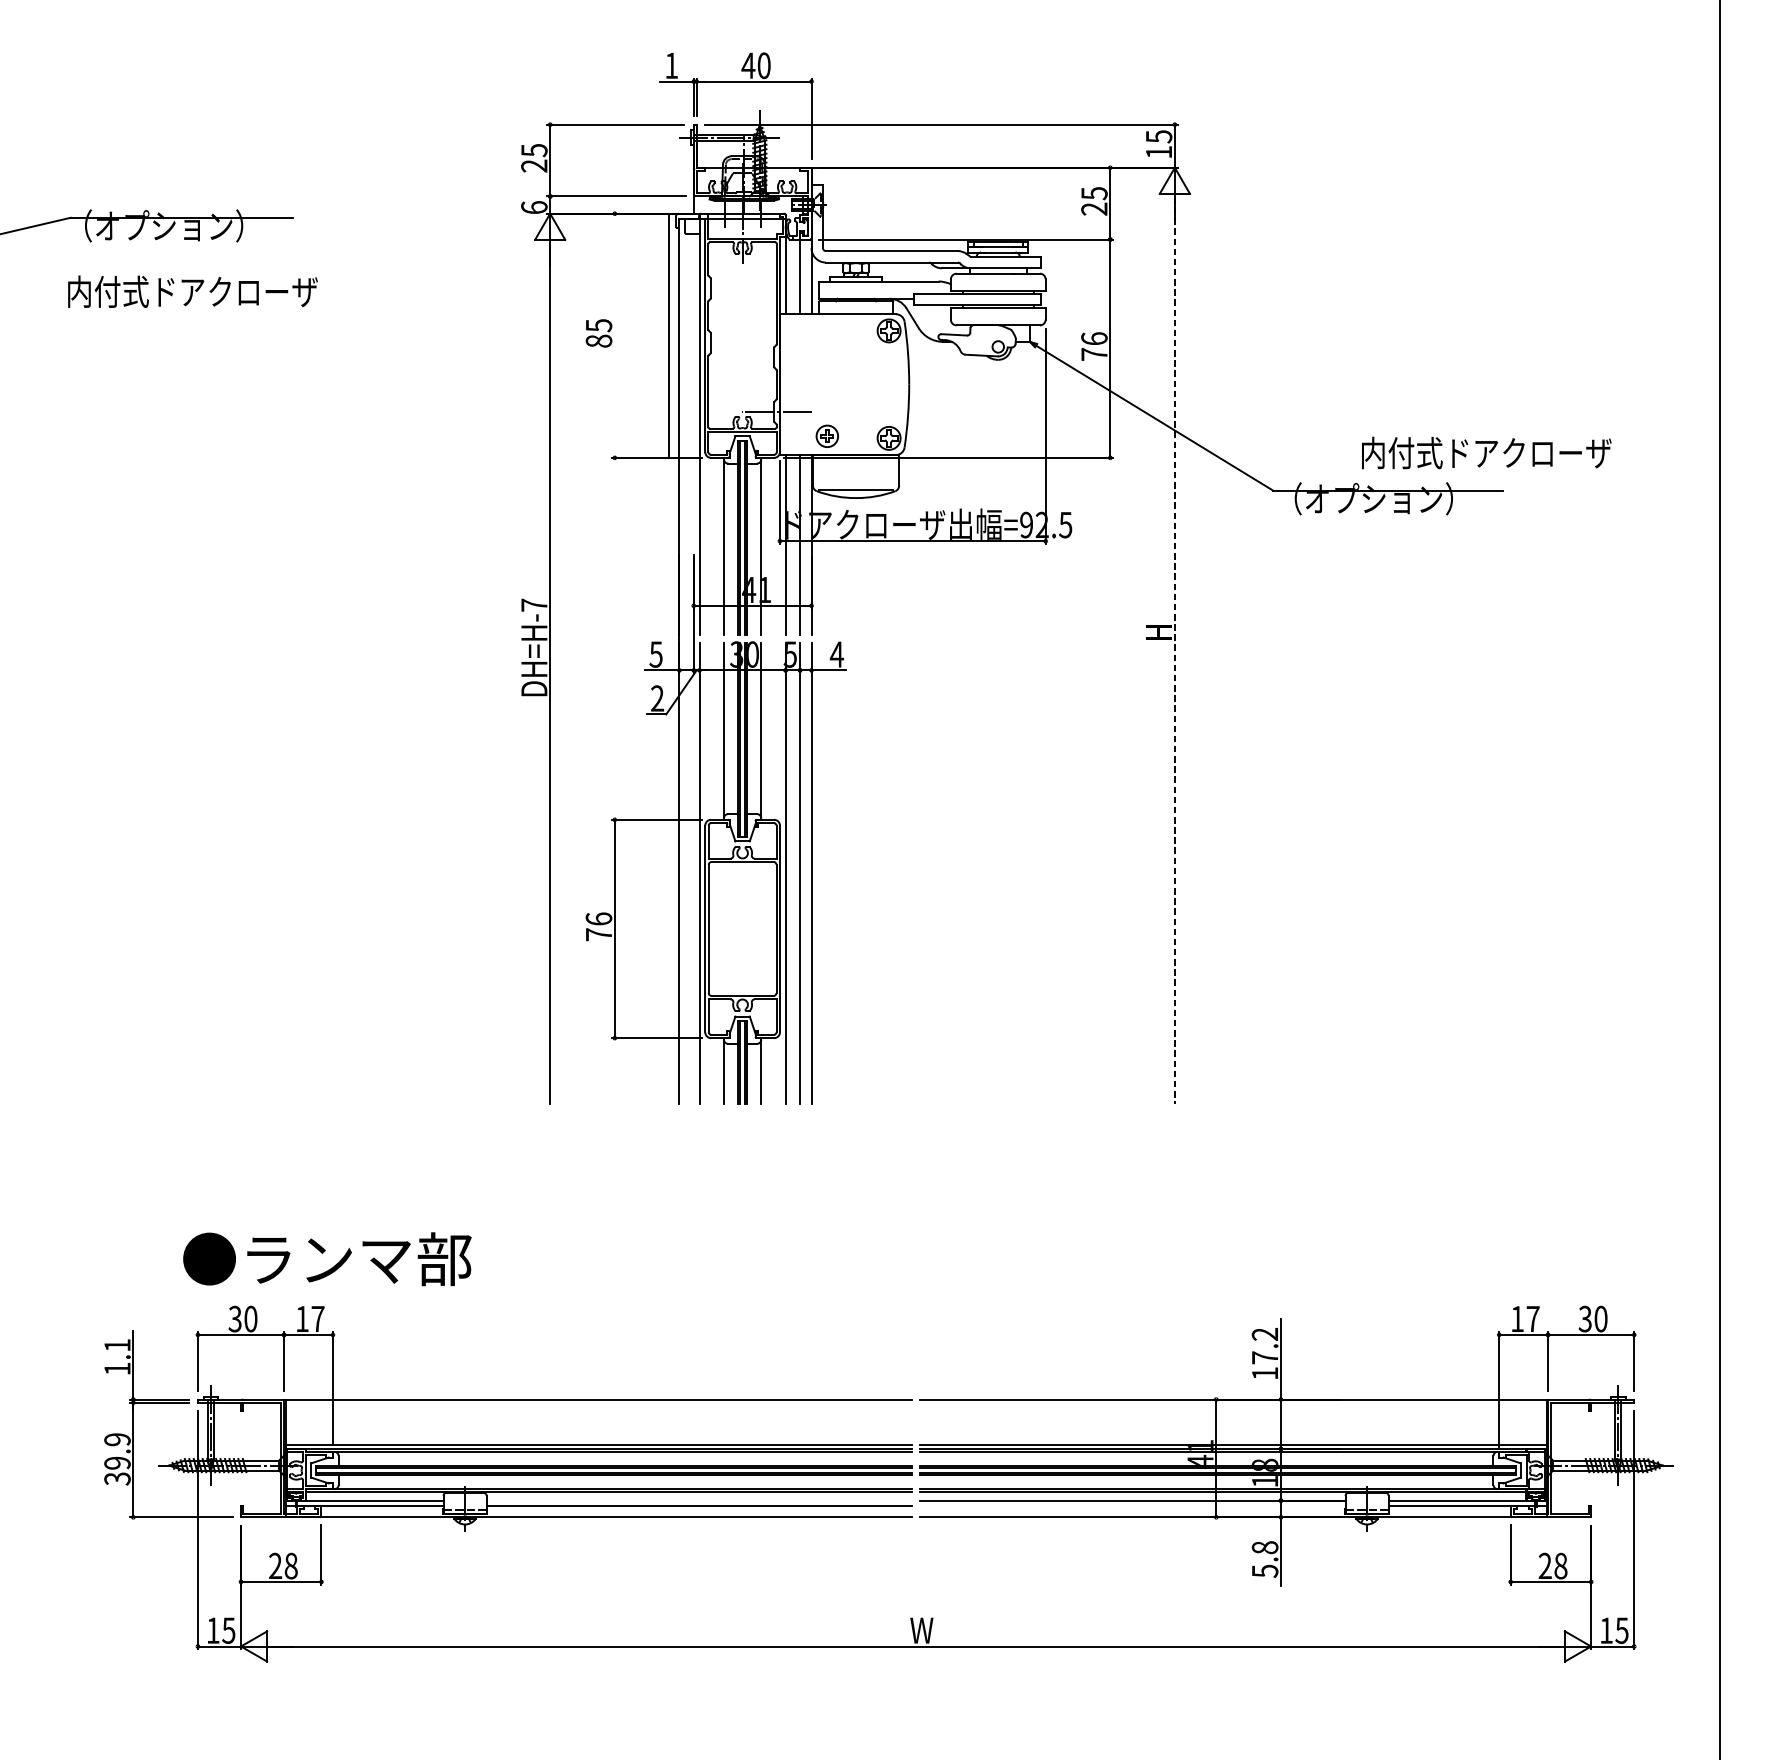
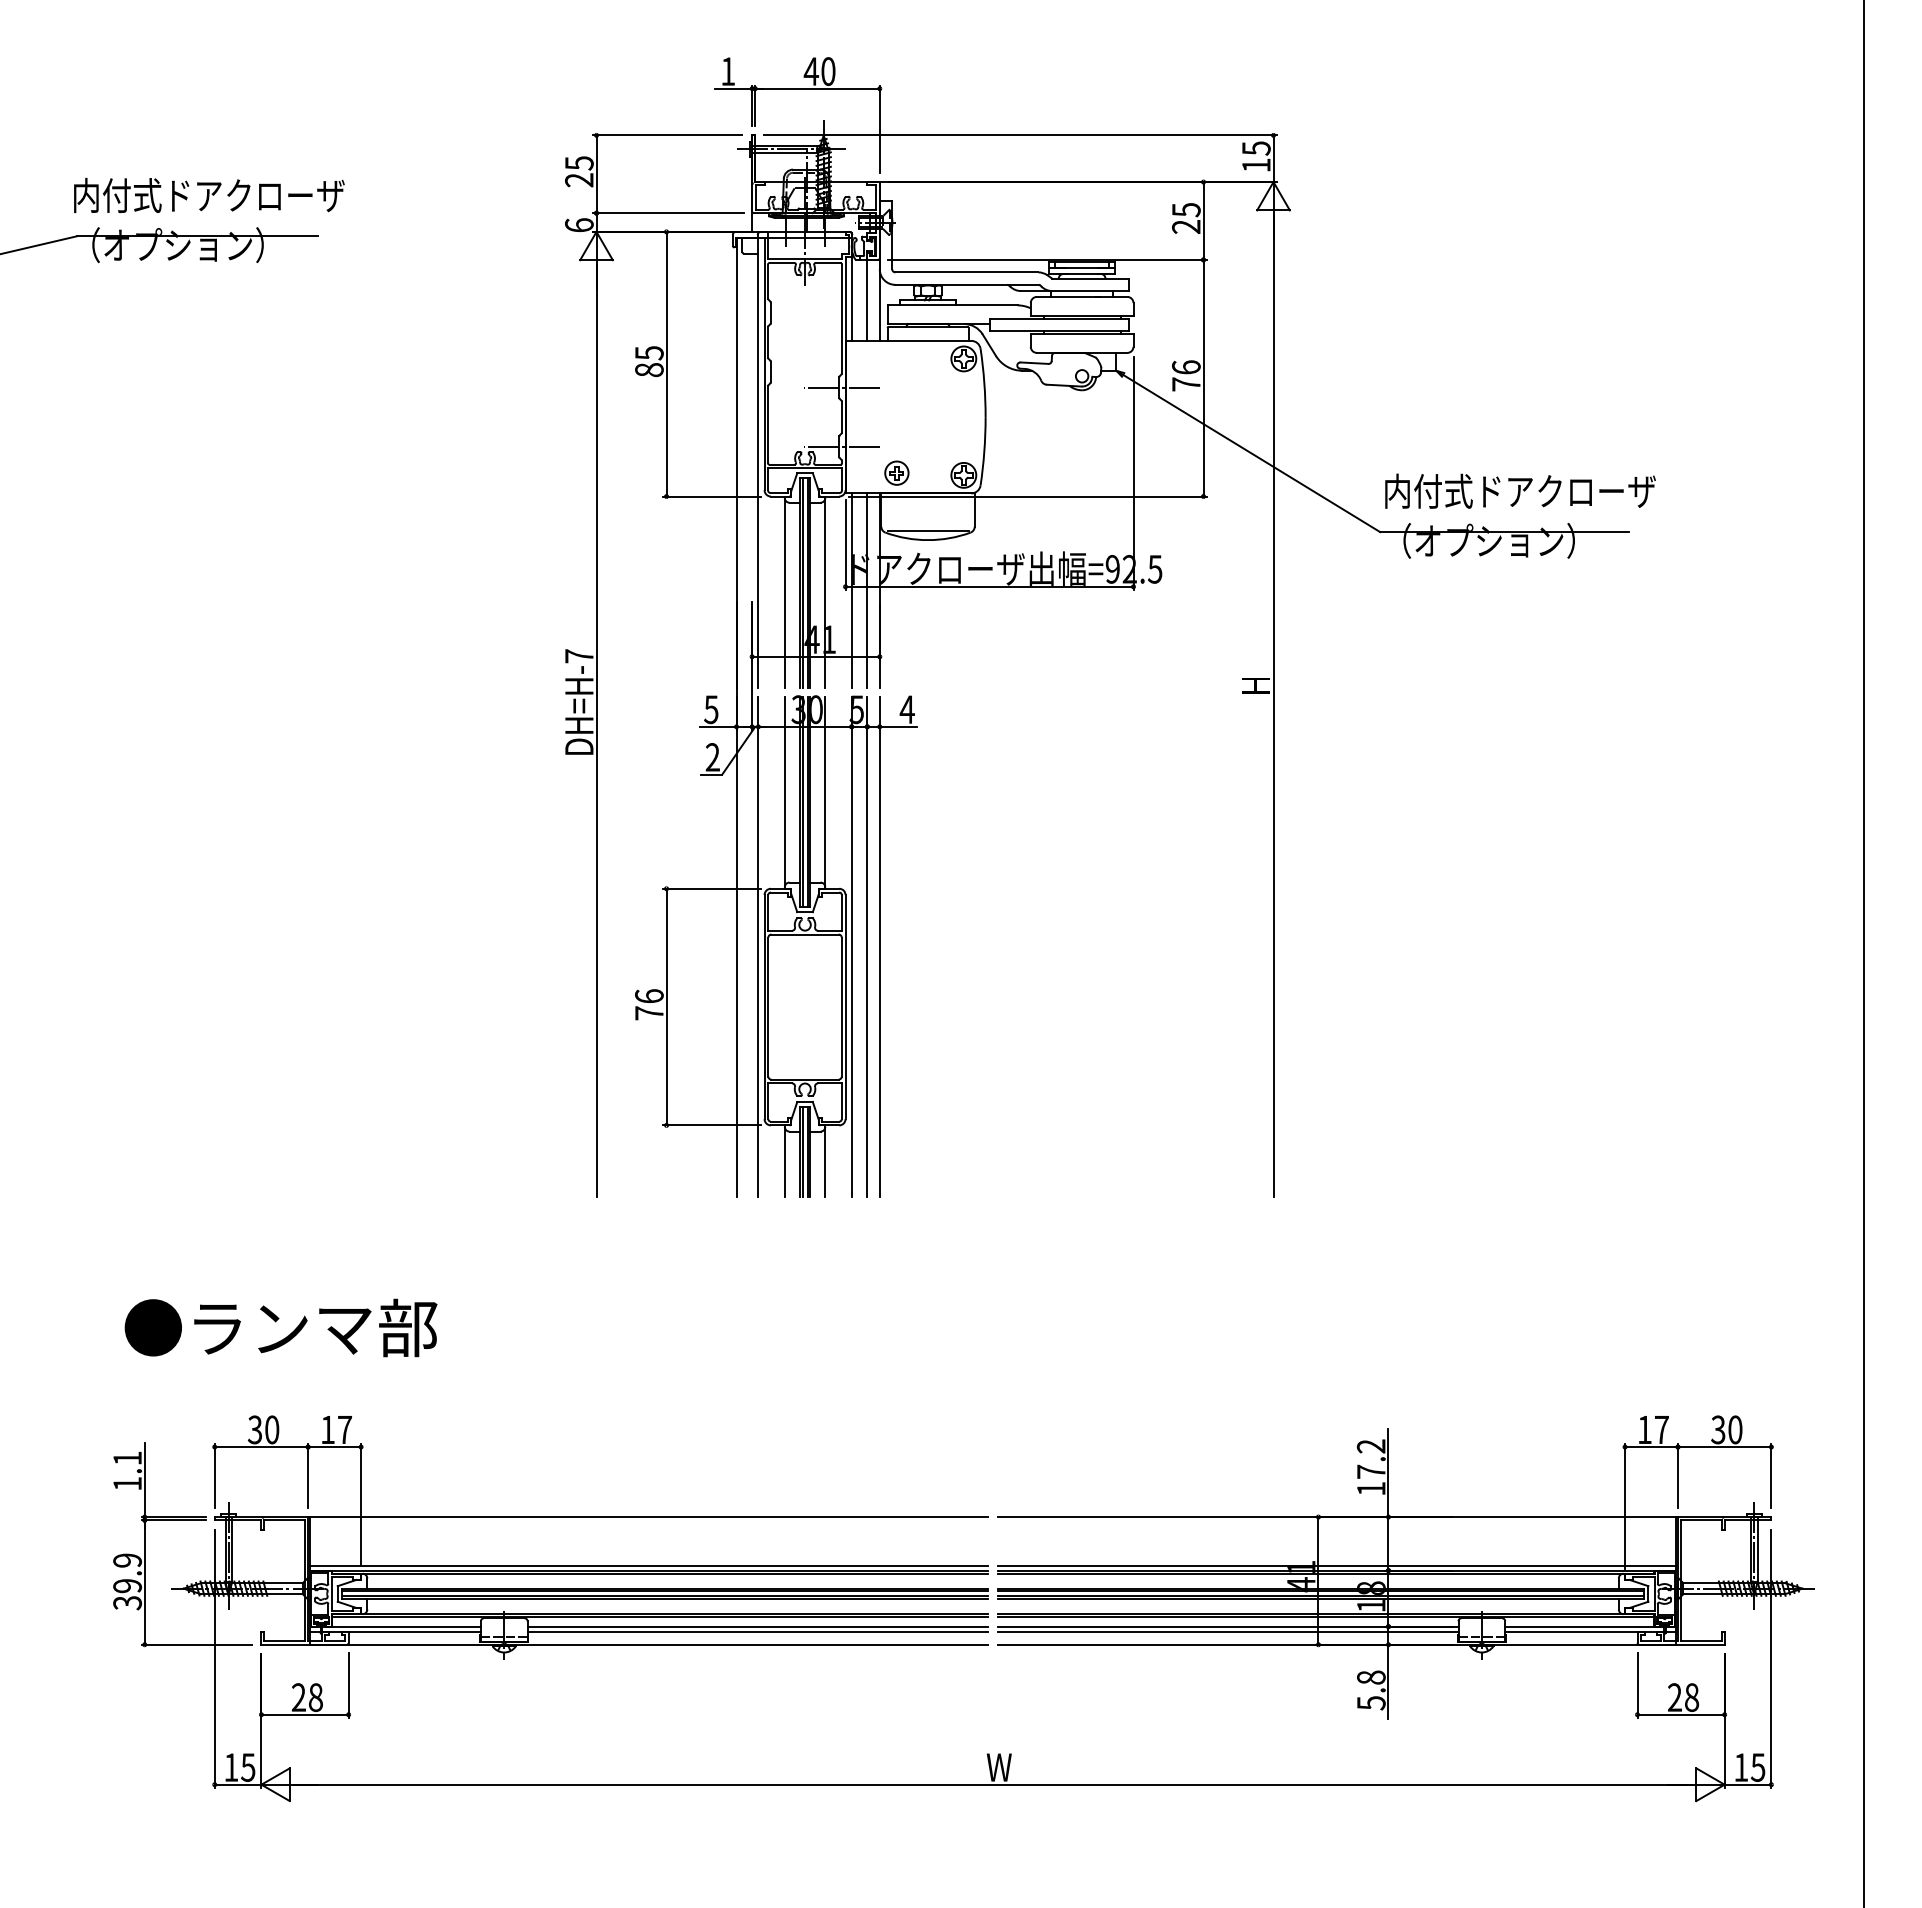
text: (193, 290) -> (209, 194), moved
line: (669, 335) -> (666, 363), moved
line: (776, 357) -> (841, 387), added
text: (1486, 452) -> (1520, 490), moved
line: (1174, 651) -> (1273, 706), dashed -> solid
text: (326, 1258) -> (280, 1327), moved
line: (698, 1500) -> (757, 1626), added
line: (1132, 1506) -> (1227, 1632), added

